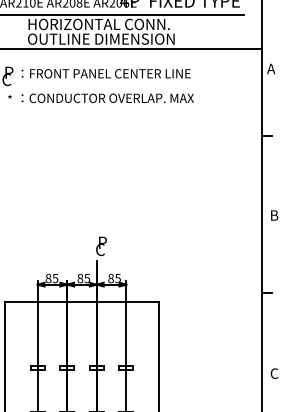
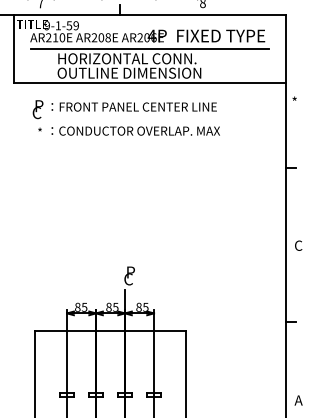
text: (271, 68) -> (295, 101), A -> *
text: (274, 215) -> (298, 245), B -> C
text: (274, 373) -> (298, 400), C -> A

